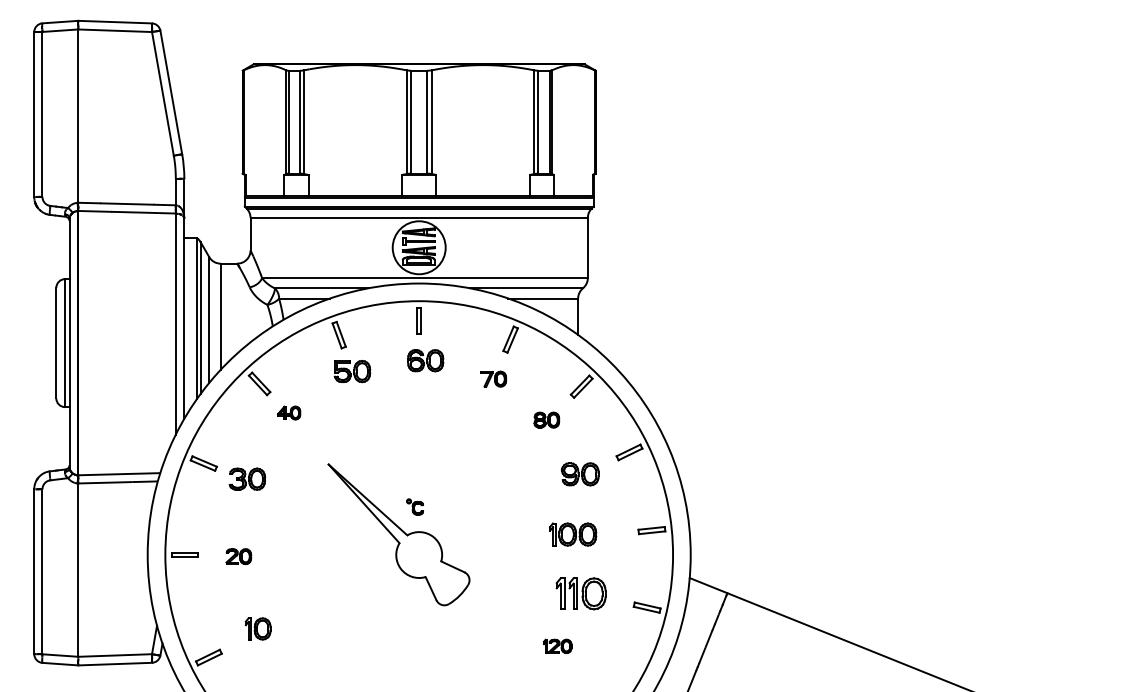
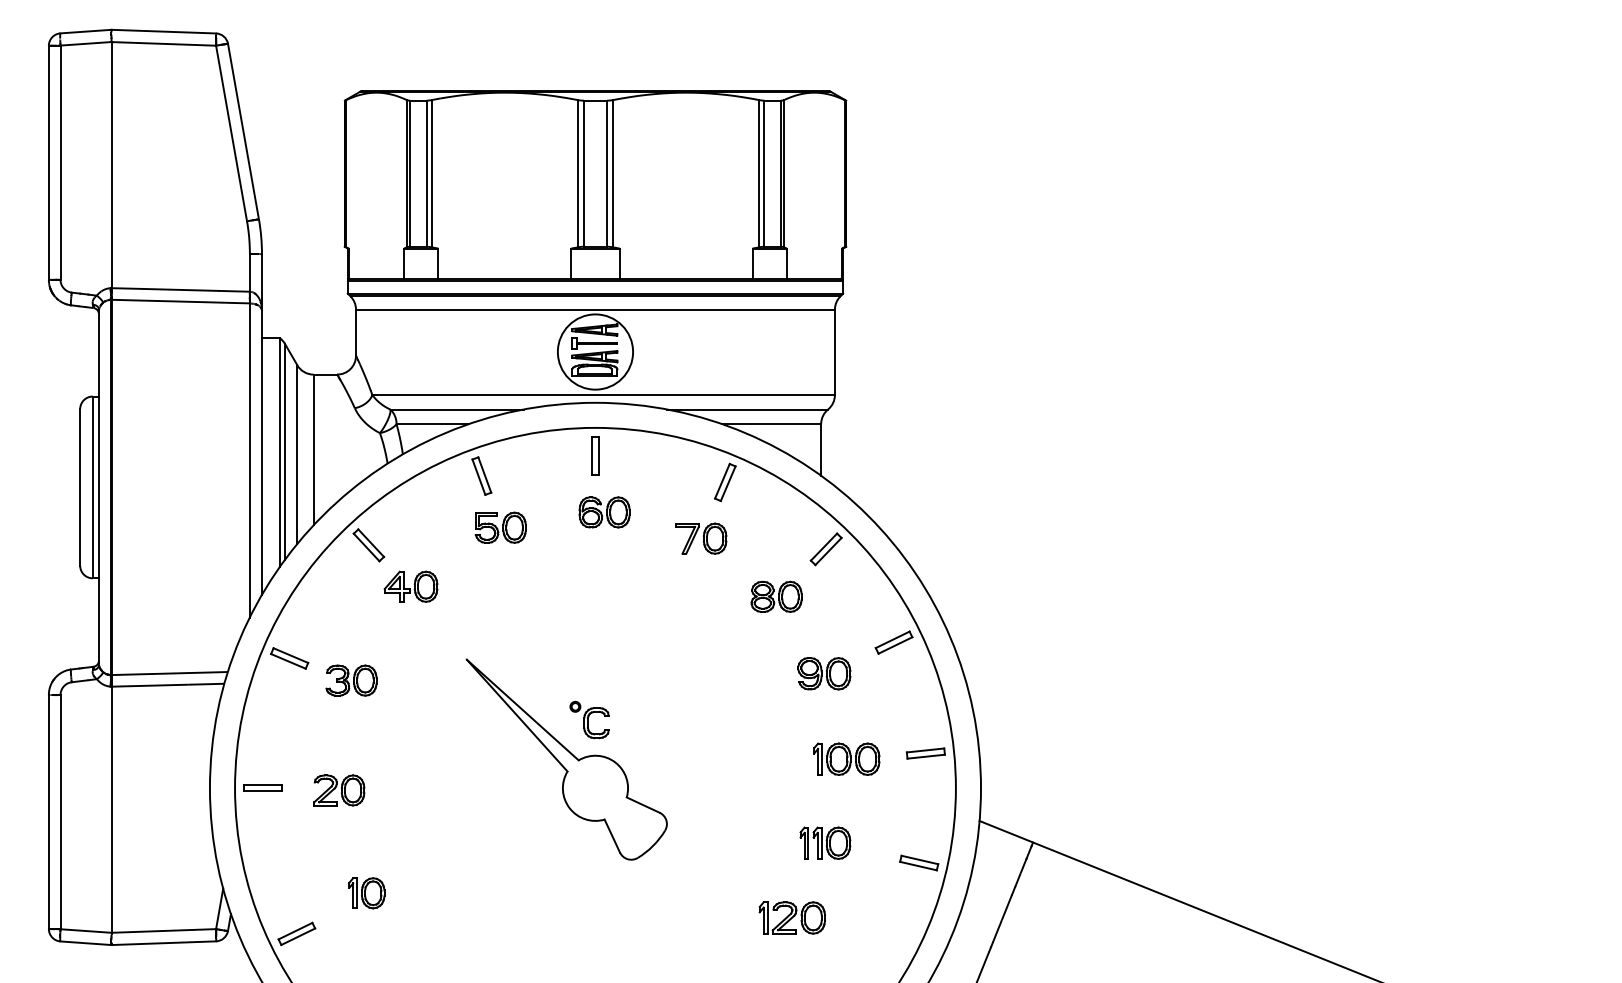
part: (493, 378) -> (700, 537), size x1.43
part: (288, 412) -> (409, 585), size x1.67
part: (546, 419) -> (776, 595), size x1.43
part: (414, 506) -> (588, 719), size x1.67
part: (573, 534) -> (847, 759), moved
part: (238, 556) -> (338, 790), size x1.43
part: (580, 593) -> (824, 842), size x0.71
part: (557, 646) -> (791, 918), size x1.67

